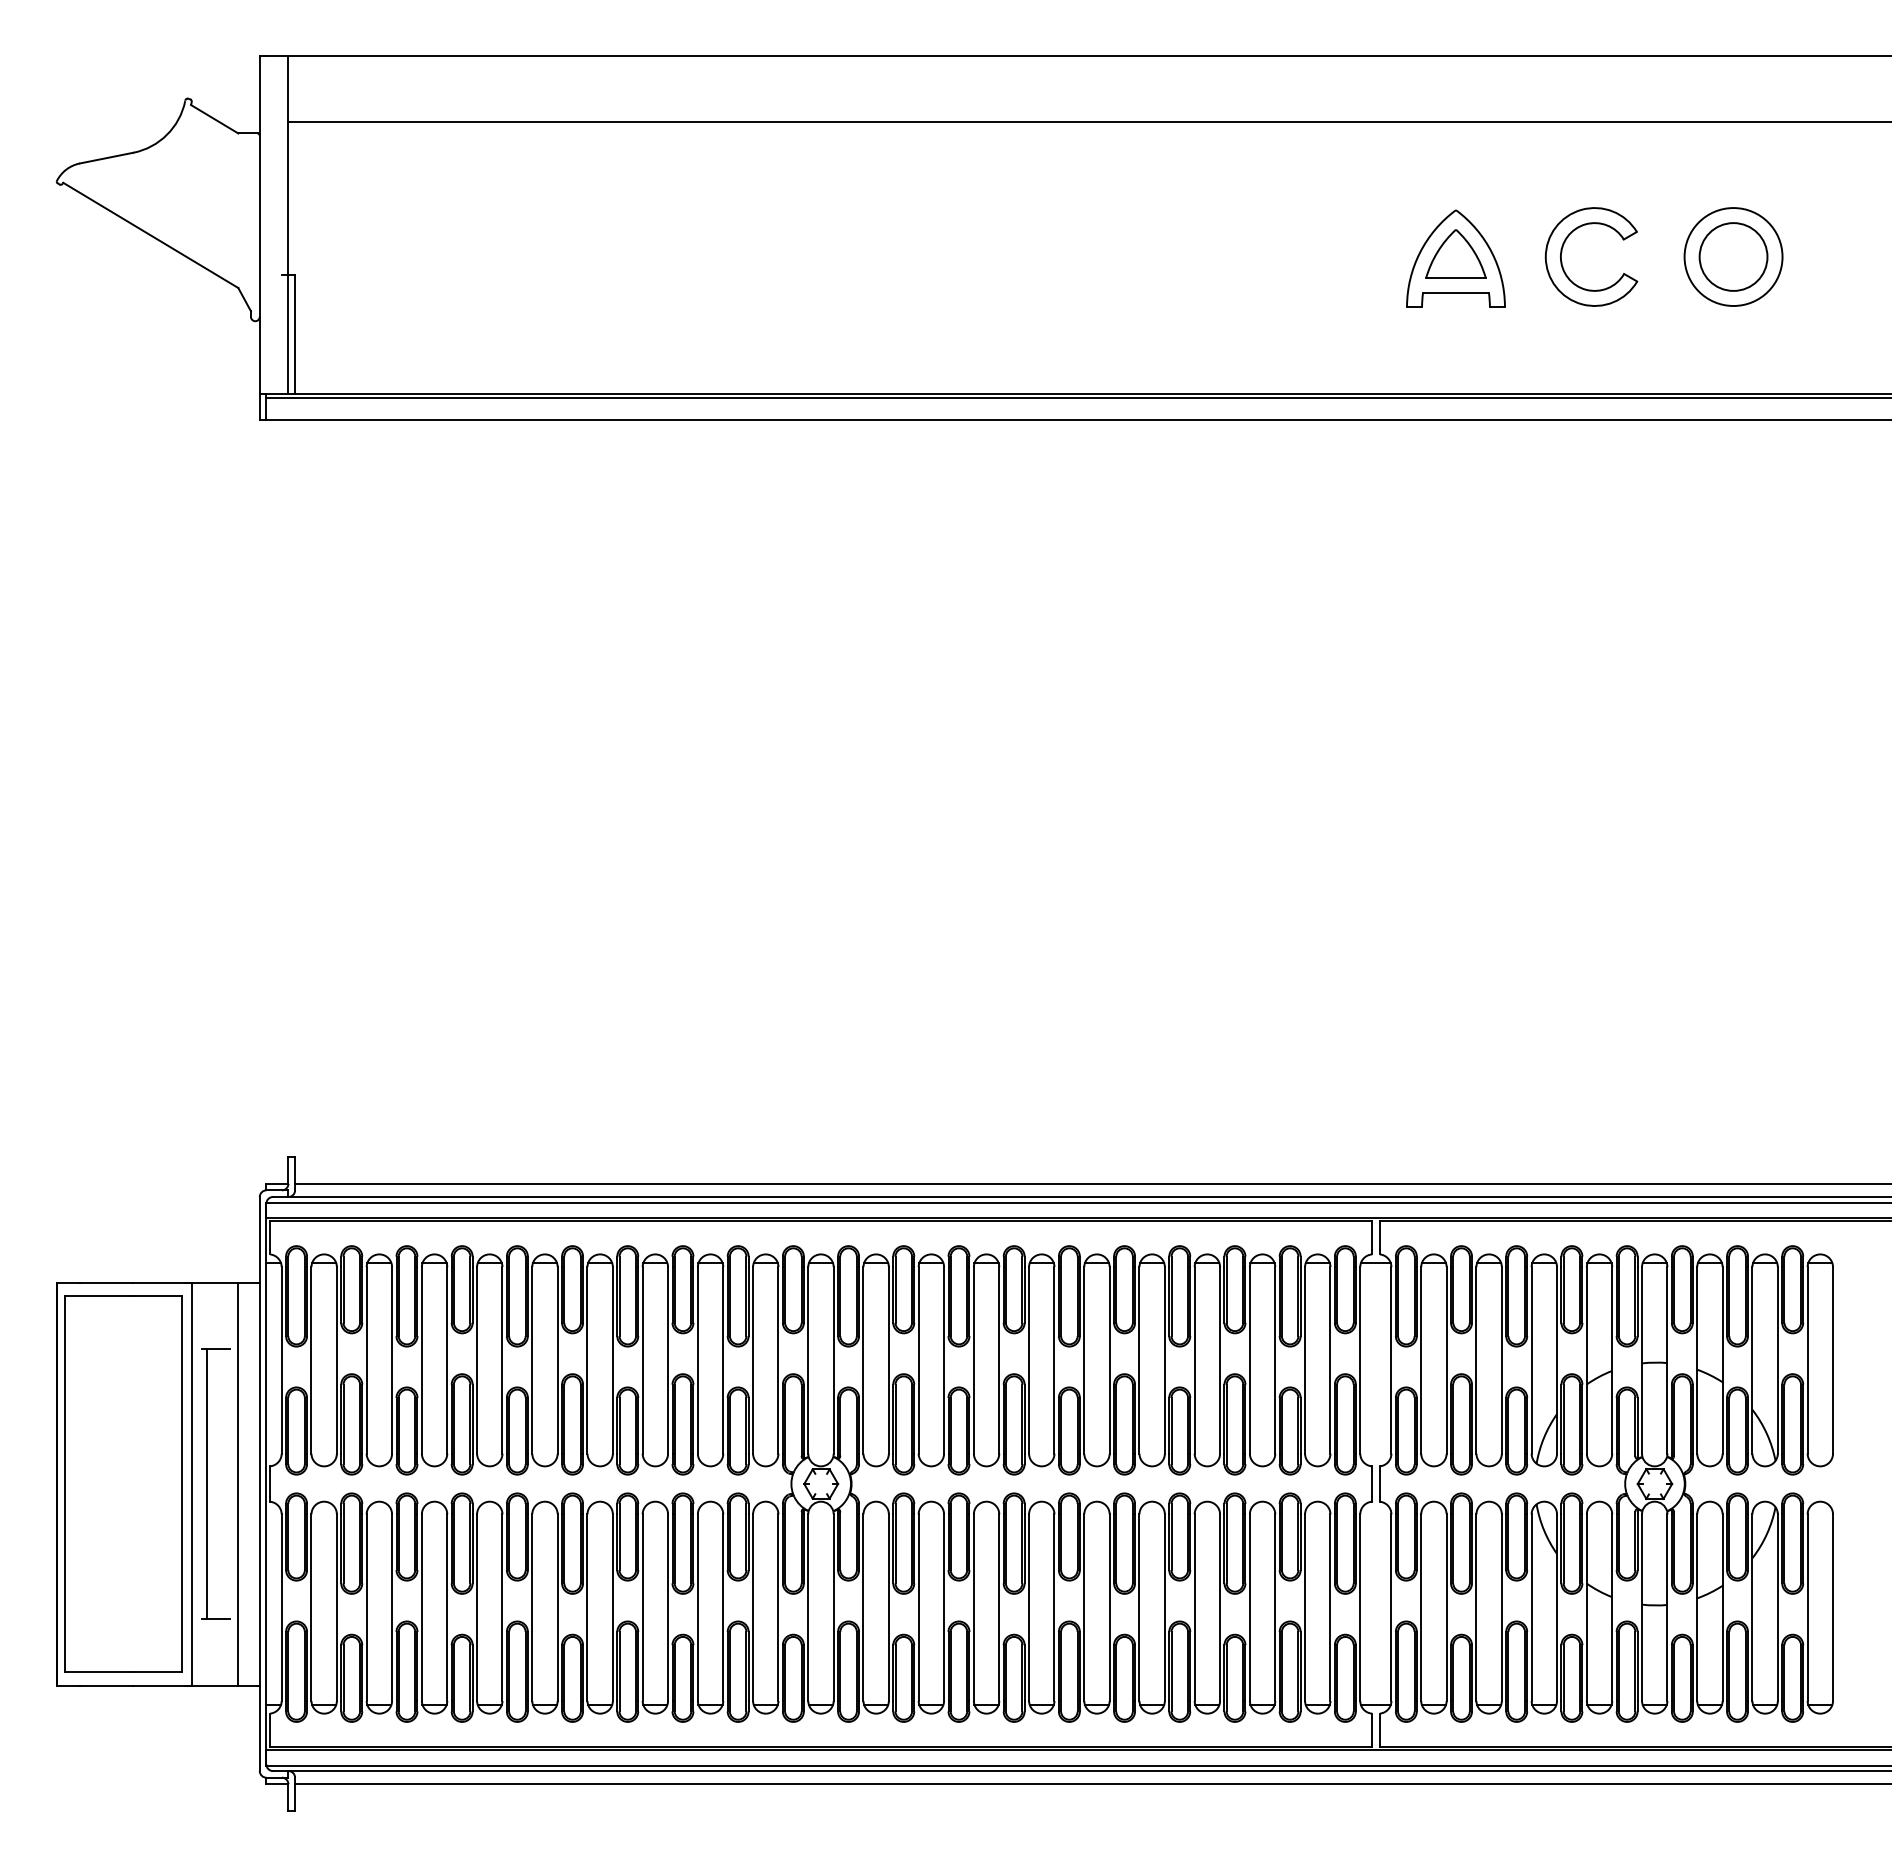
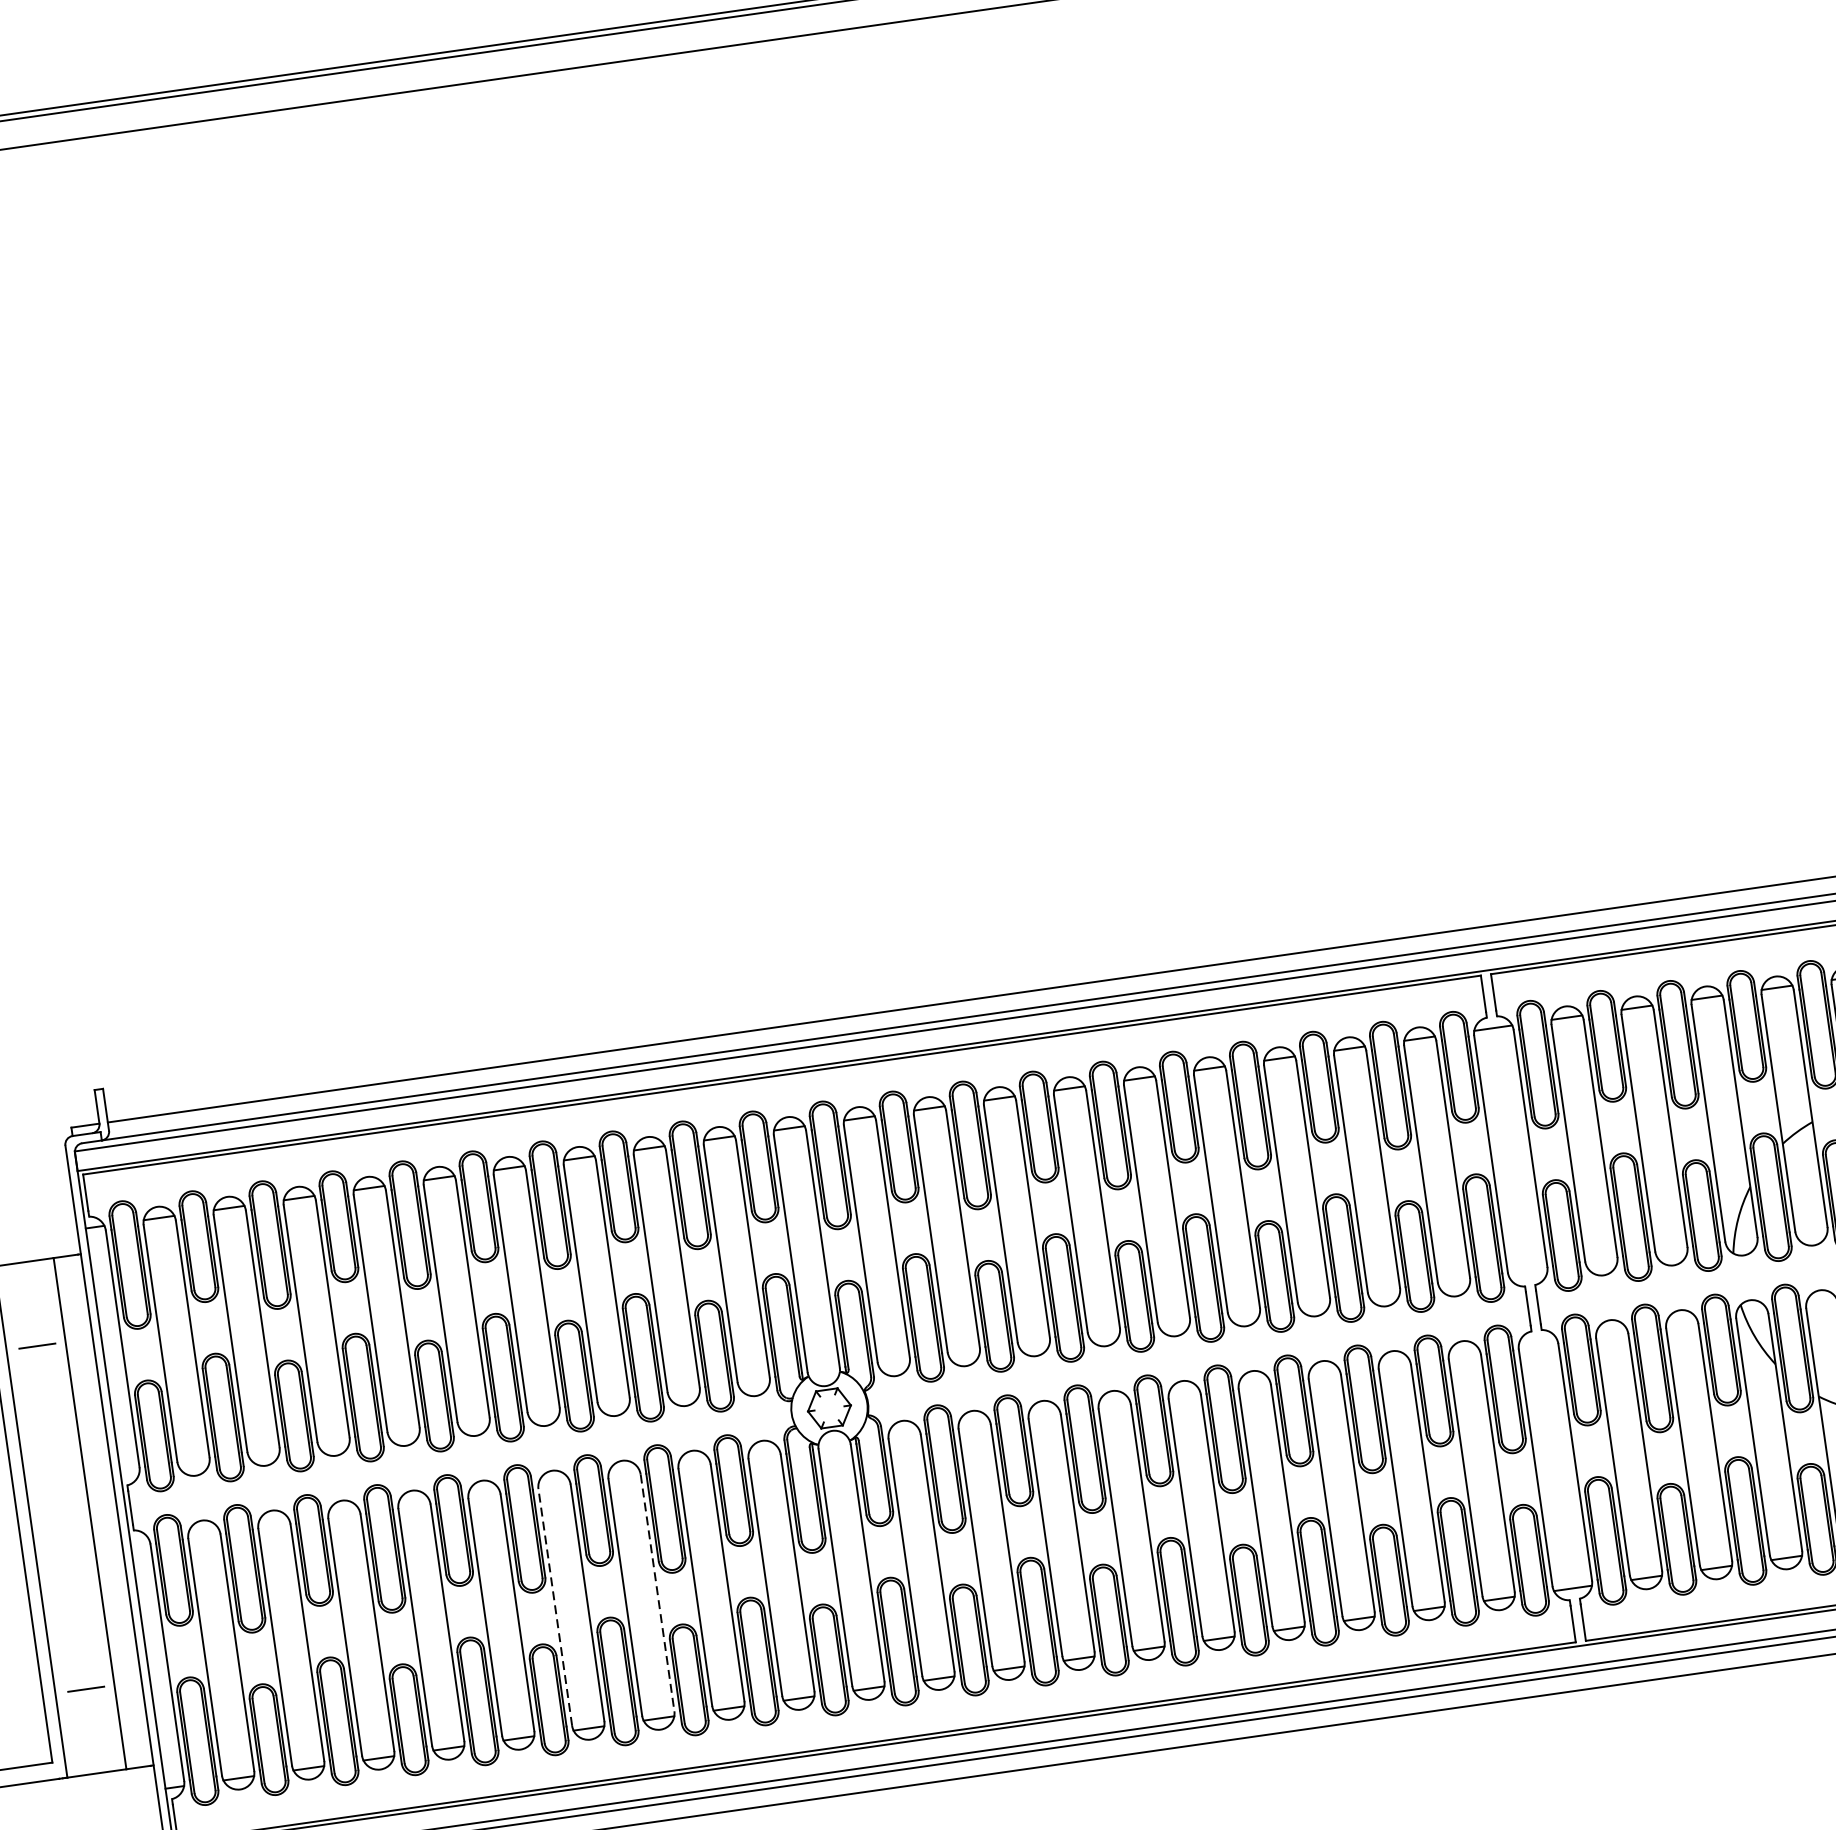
line: (207, 1483) -> (50, 1518), removed
line: (587, 1607) -> (555, 1607), solid -> dashed
line: (668, 1608) -> (658, 1593), solid -> dashed

